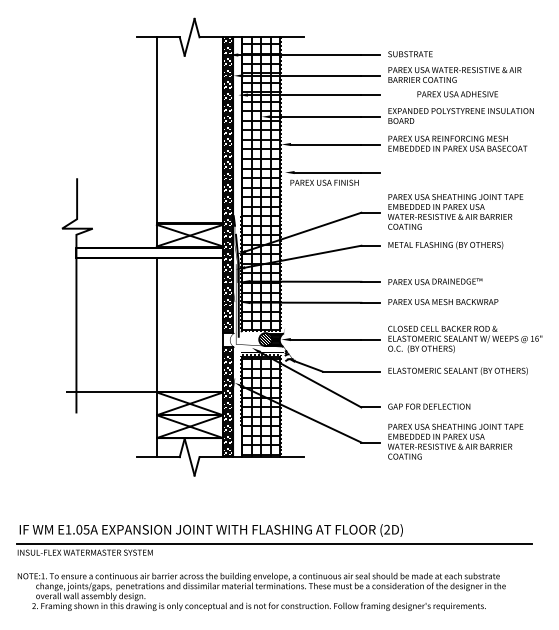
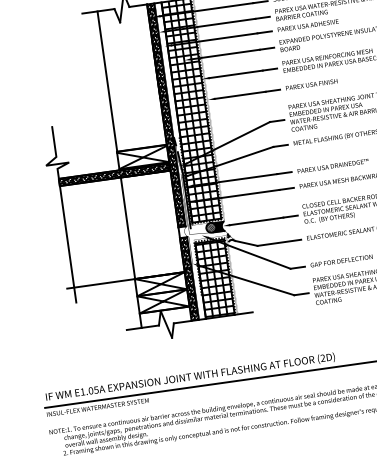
text: (457, 94) -> (308, 25), moved
text: (324, 182) -> (311, 84), moved
hatch: (149, 252) -> (114, 174), added

